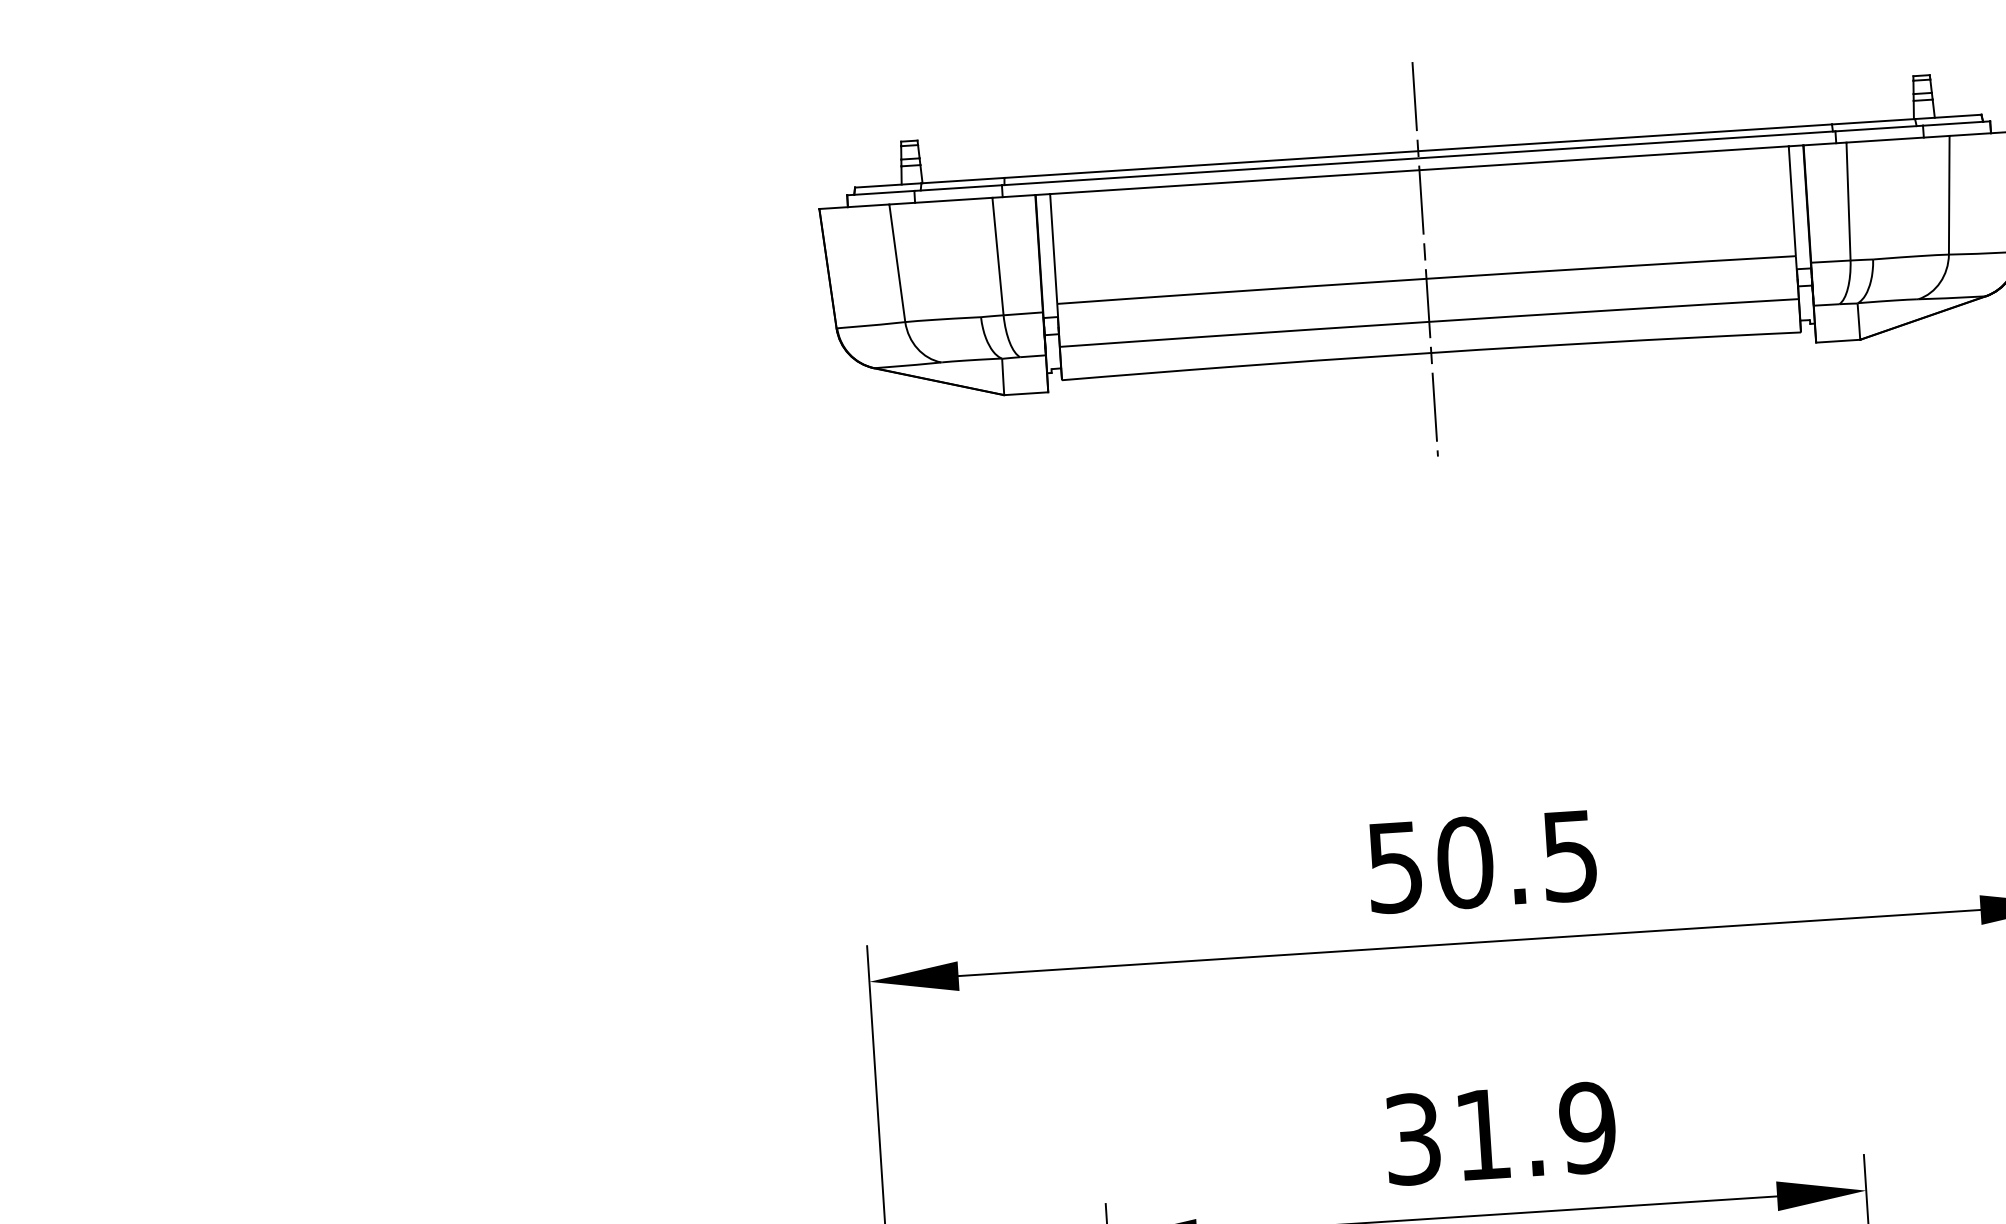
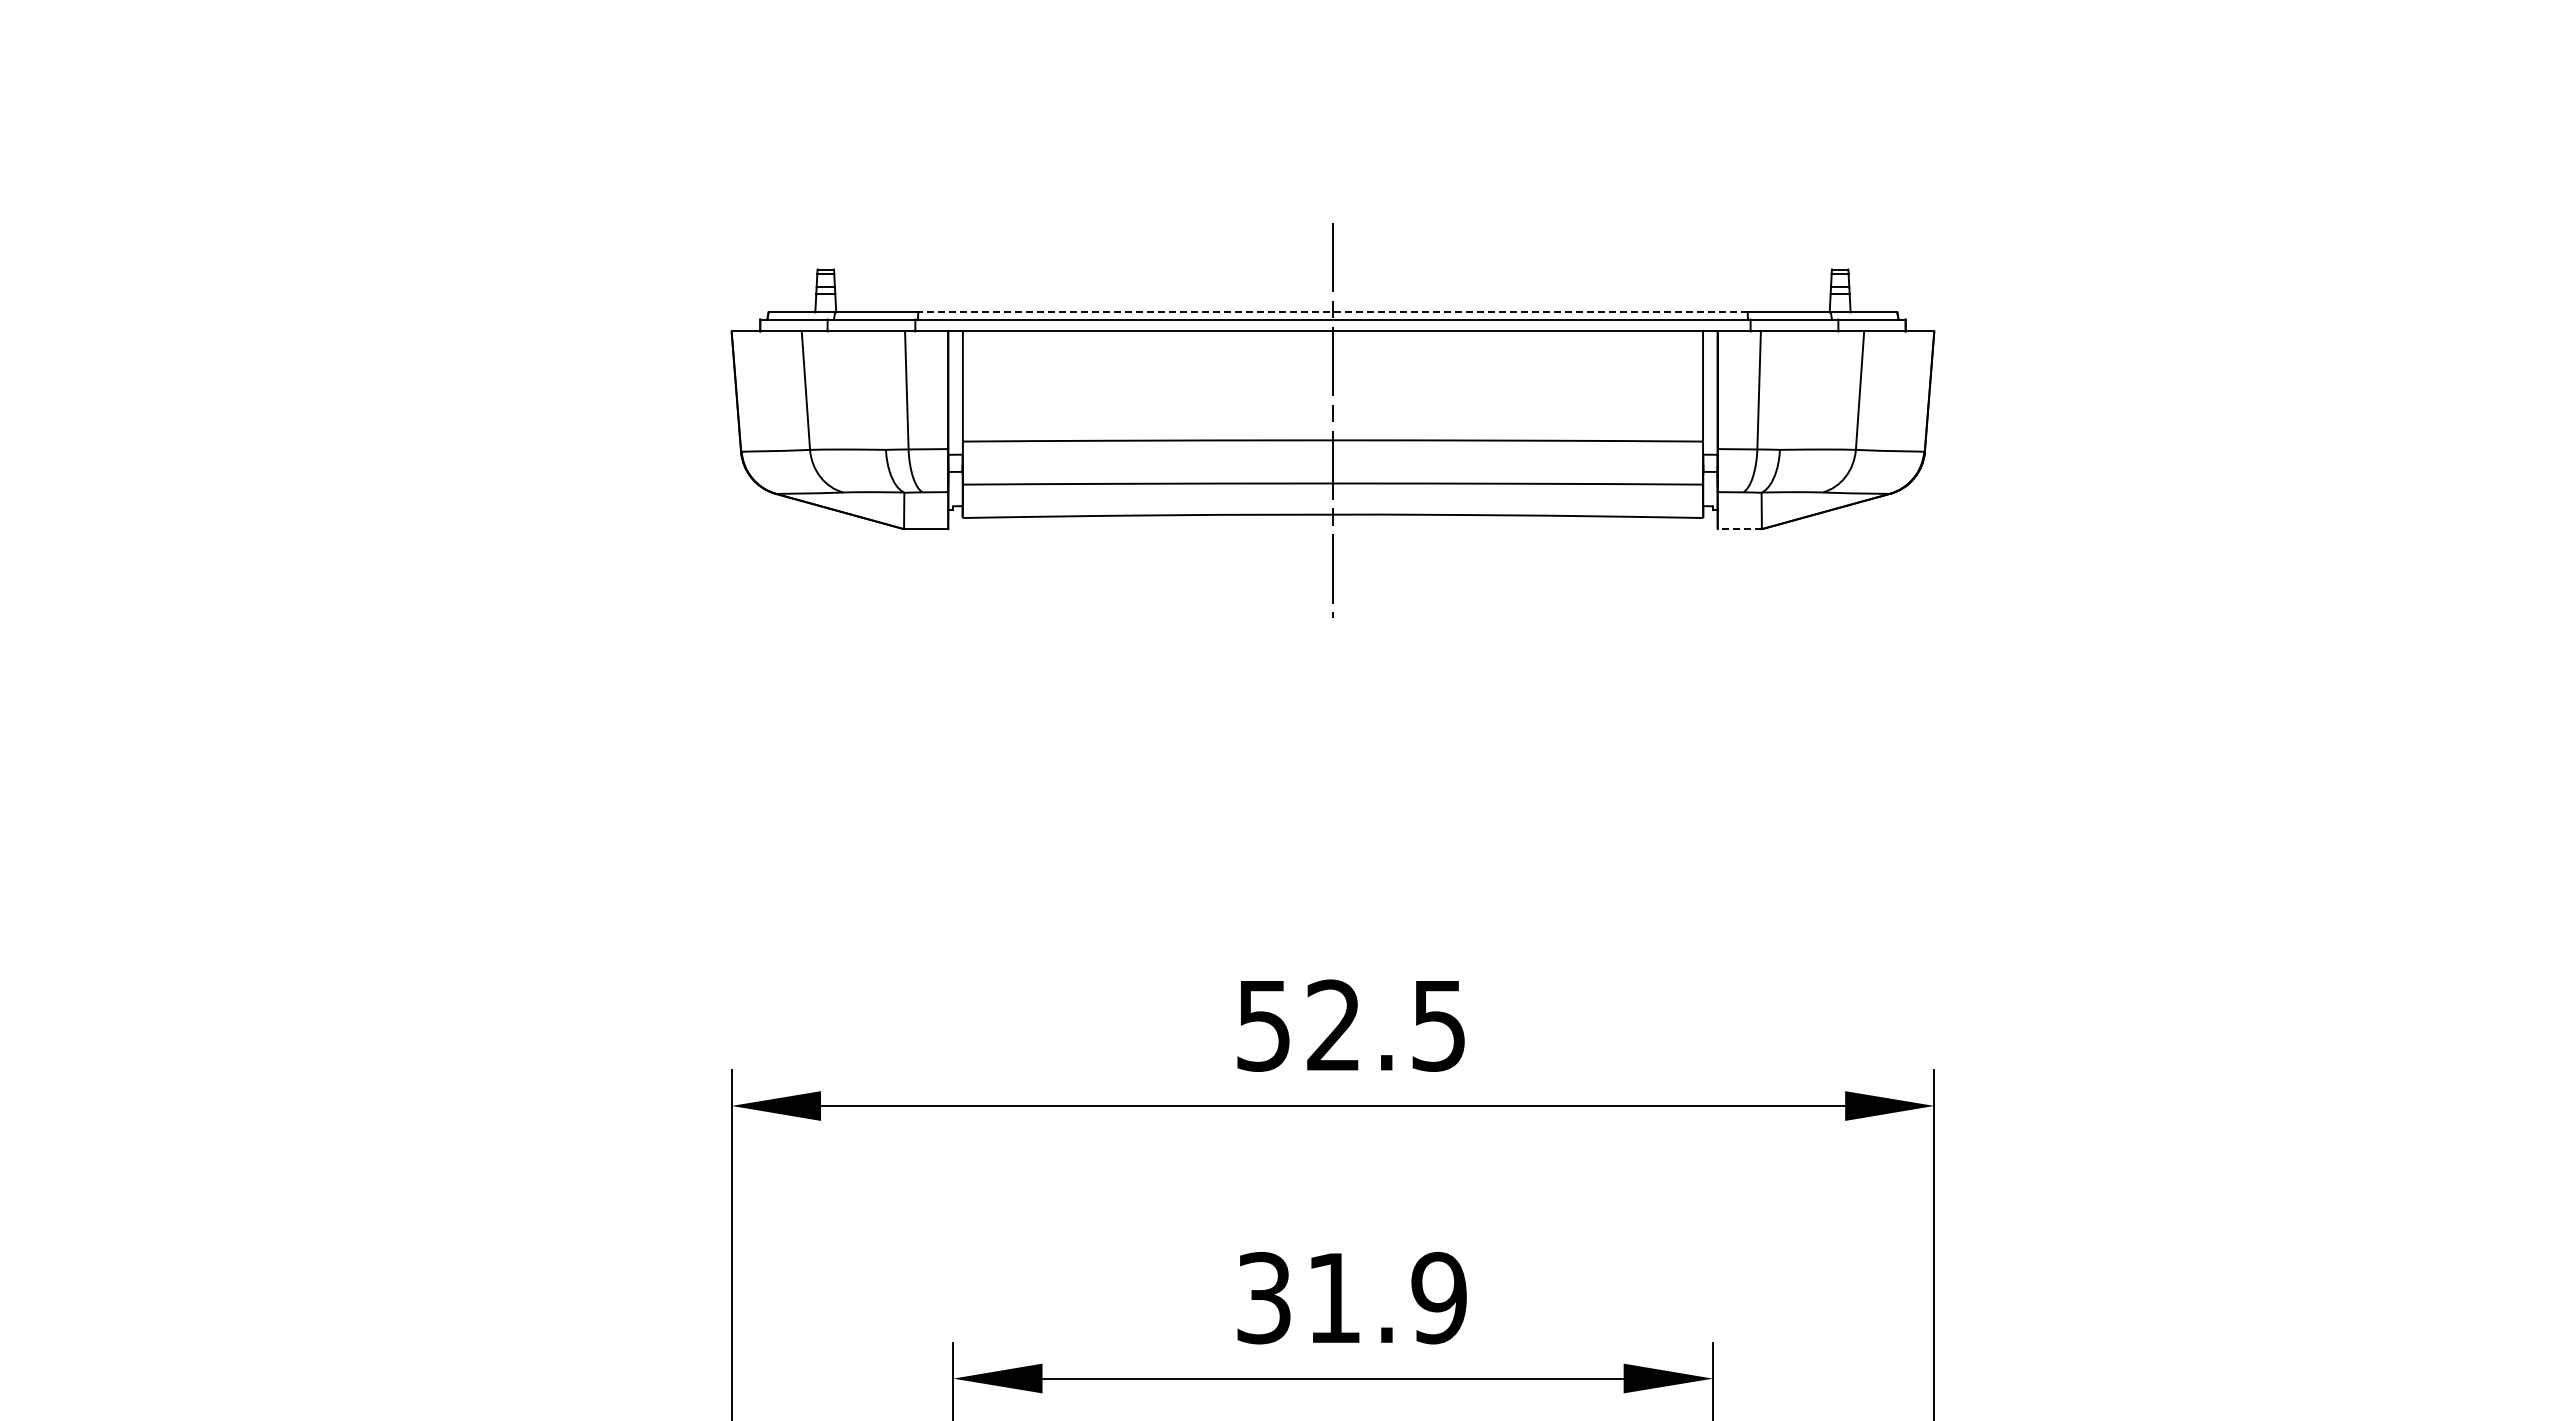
line: (1417, 151) -> (1332, 312), solid -> dashed
line: (1837, 341) -> (1739, 529), solid -> dashed
text: (1464, 862) -> (1333, 1025), 50.5 -> 52.5

